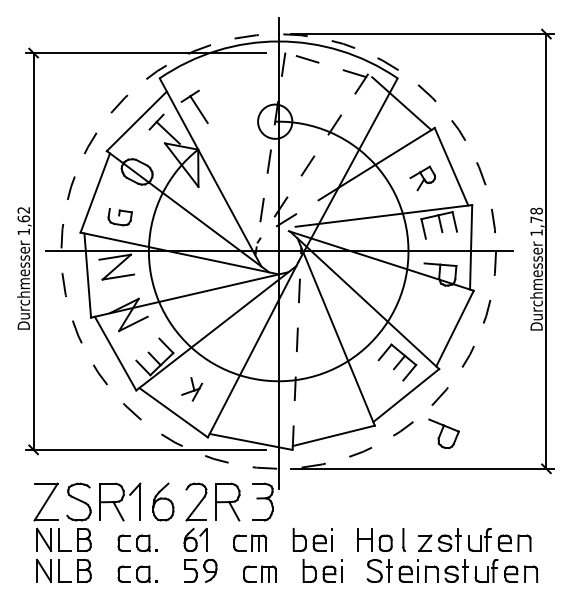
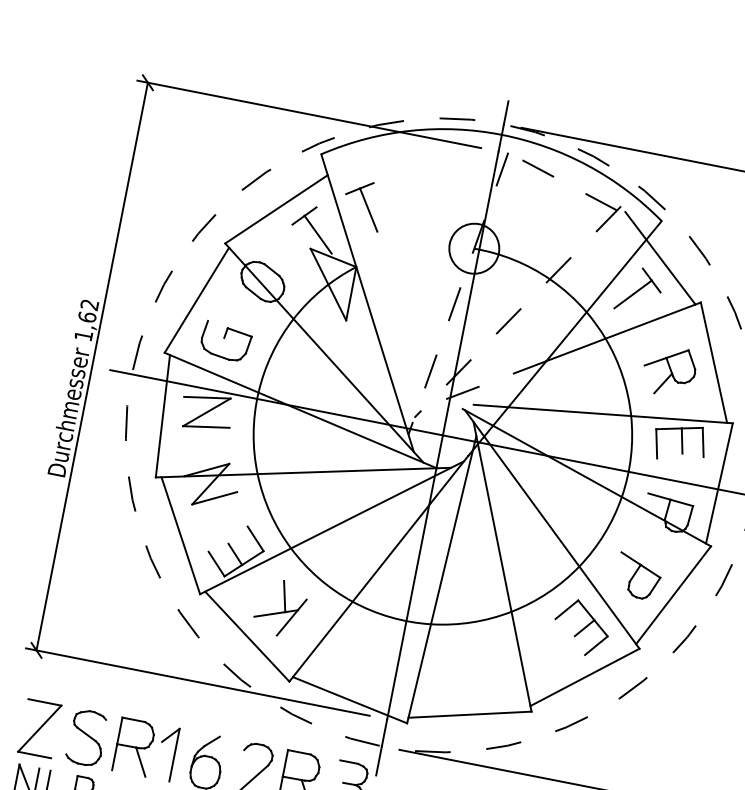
part: (391, 127) -> (639, 289), added
part: (422, 178) -> (669, 371), size x1.43
part: (119, 216) -> (224, 340), size x1.43
line: (297, 348) -> (442, 579), dashed -> solid
part: (191, 389) -> (279, 608), size x1.67
part: (443, 433) -> (637, 576), moved

